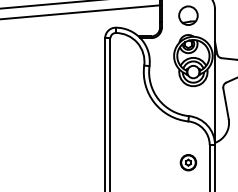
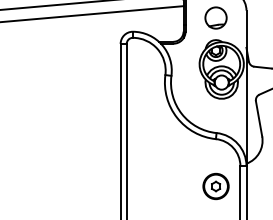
part: (188, 162) -> (216, 186), size x1.43

